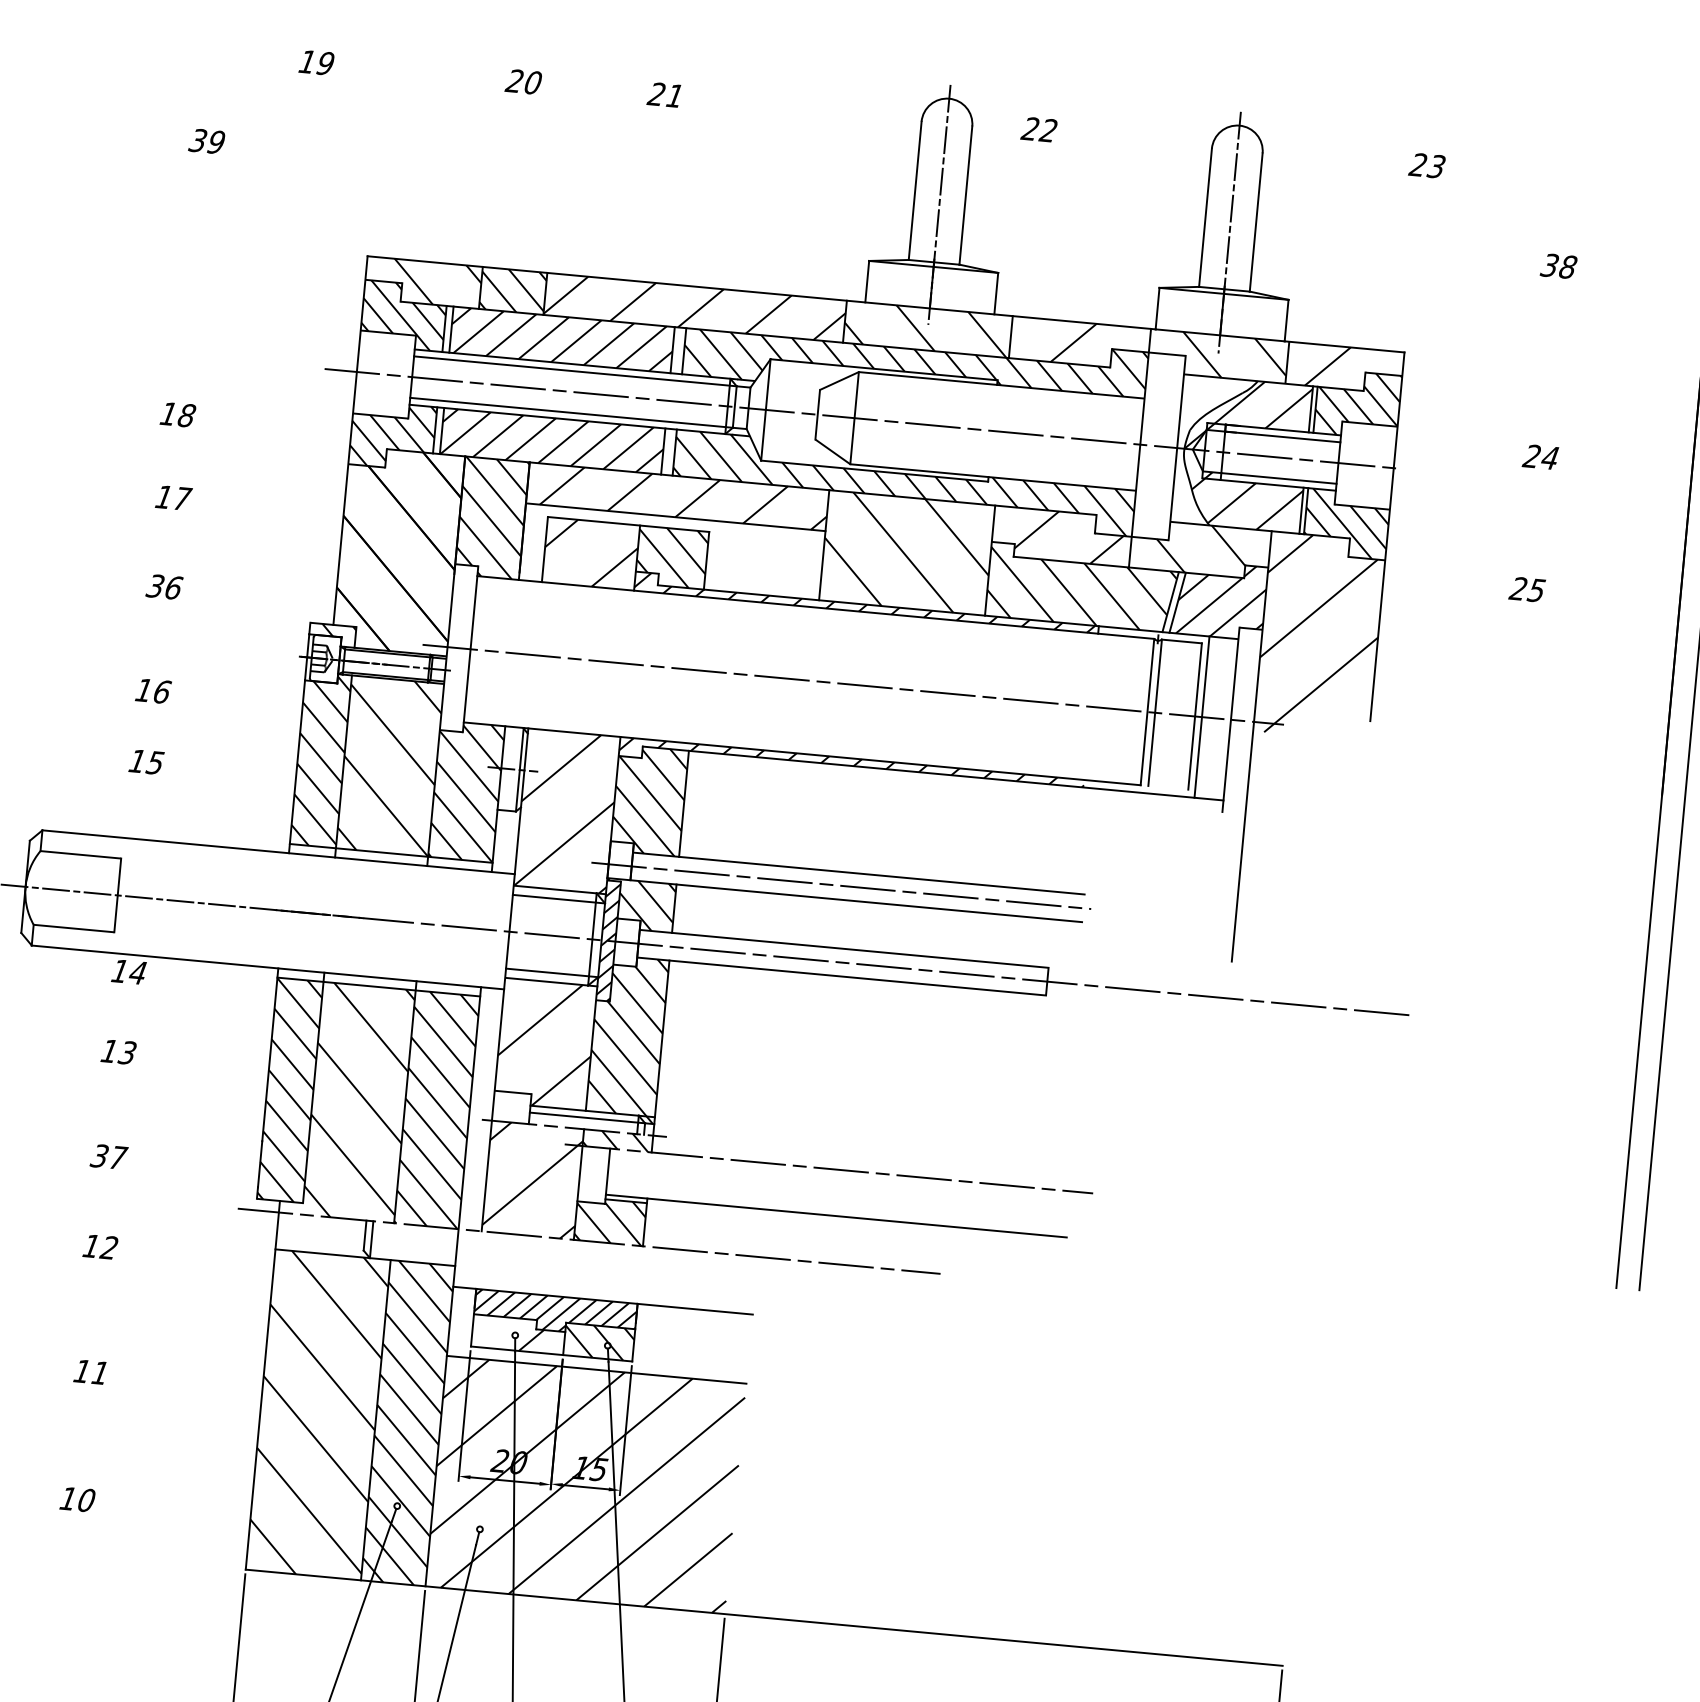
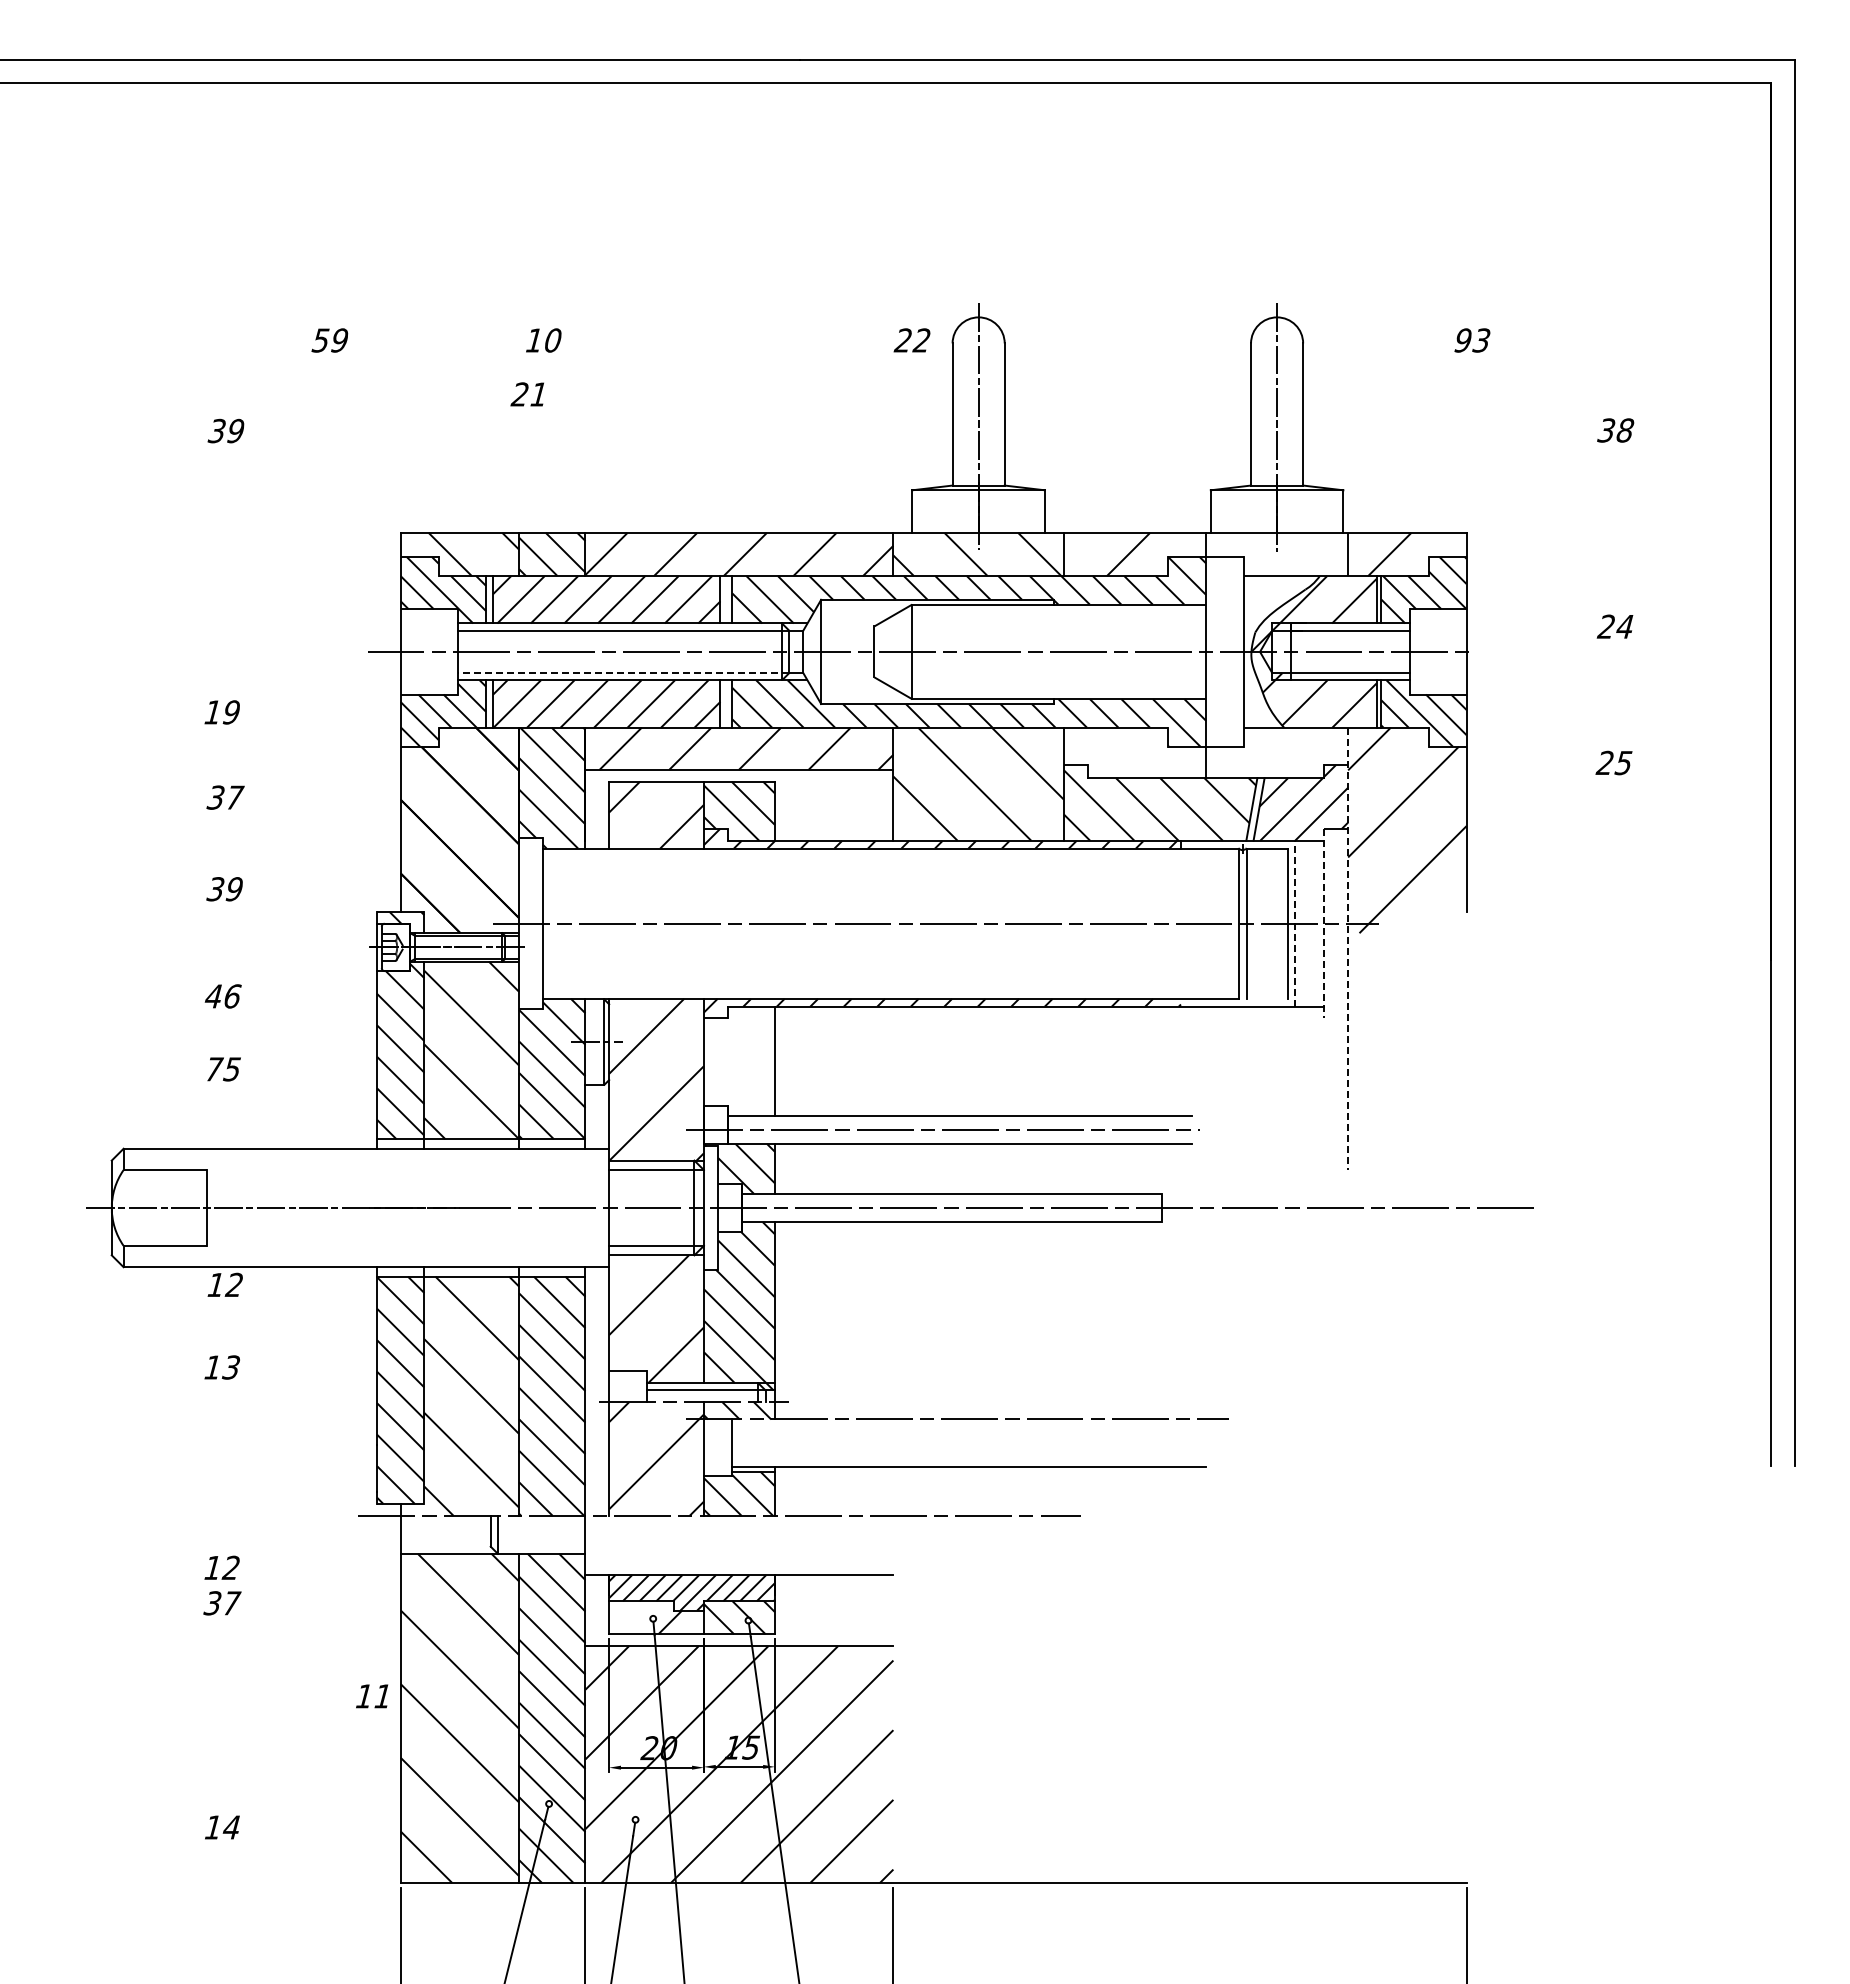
text: (306, 61) -> (320, 340), 19 -> 59
text: (514, 81) -> (533, 340), 20 -> 10
text: (662, 94) -> (526, 394), moved
text: (1038, 129) -> (911, 340), moved
text: (1417, 164) -> (1462, 340), 23 -> 93
hatch: (1234, 357) -> (1293, 554), removed
line: (571, 413) -> (623, 673), solid -> dashed
text: (186, 415) -> (231, 712), 18 -> 19
text: (163, 496) -> (215, 797), 17 -> 37
hatch: (1069, 536) -> (1142, 752), removed
hatch: (1200, 548) -> (1277, 752), removed
text: (173, 588) -> (234, 889), 36 -> 39
text: (142, 690) -> (212, 996), 16 -> 46
line: (1201, 716) -> (1294, 923), solid -> dashed
line: (1231, 719) -> (1324, 923), solid -> dashed
line: (1252, 747) -> (1348, 949), solid -> dashed
text: (138, 761) -> (214, 1069), 15 -> 75
hatch: (648, 799) -> (738, 1060), removed
hatch: (608, 940) -> (710, 1207), removed
text: (137, 972) -> (233, 1284), 14 -> 12
text: (109, 1157) -> (222, 1603), moved
text: (90, 1372) -> (372, 1696), moved
text: (86, 1500) -> (231, 1827), 10 -> 14

